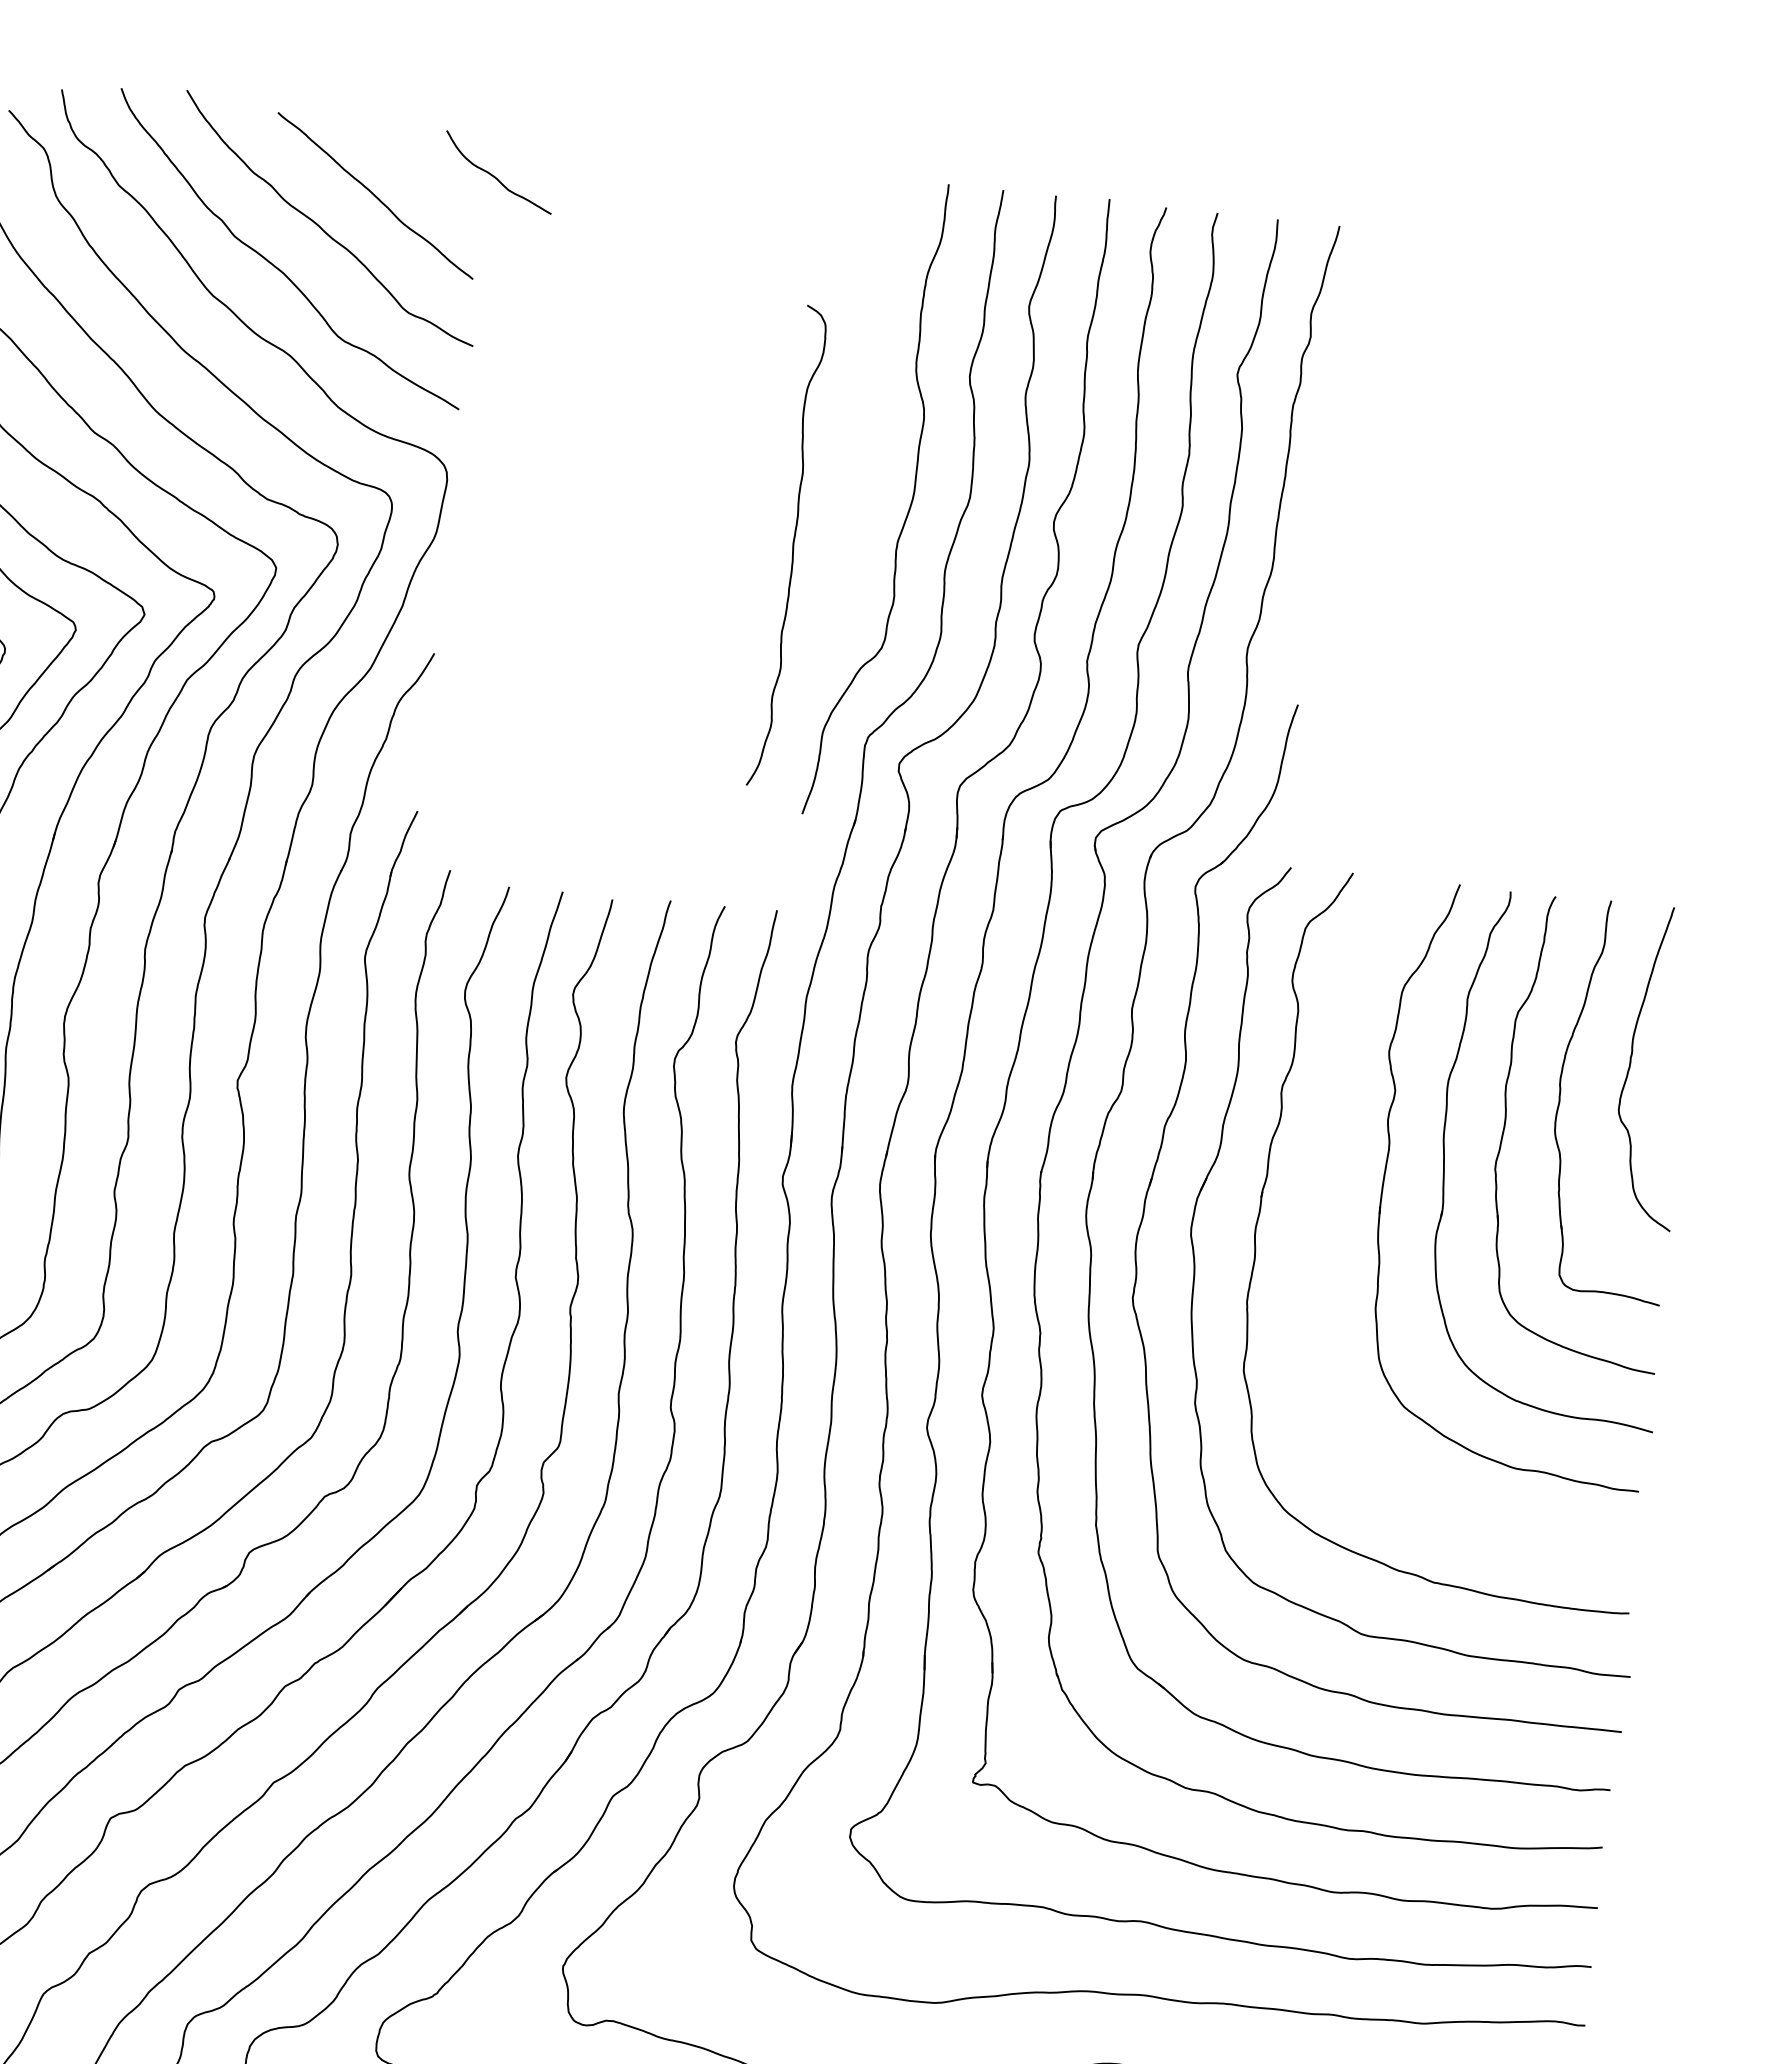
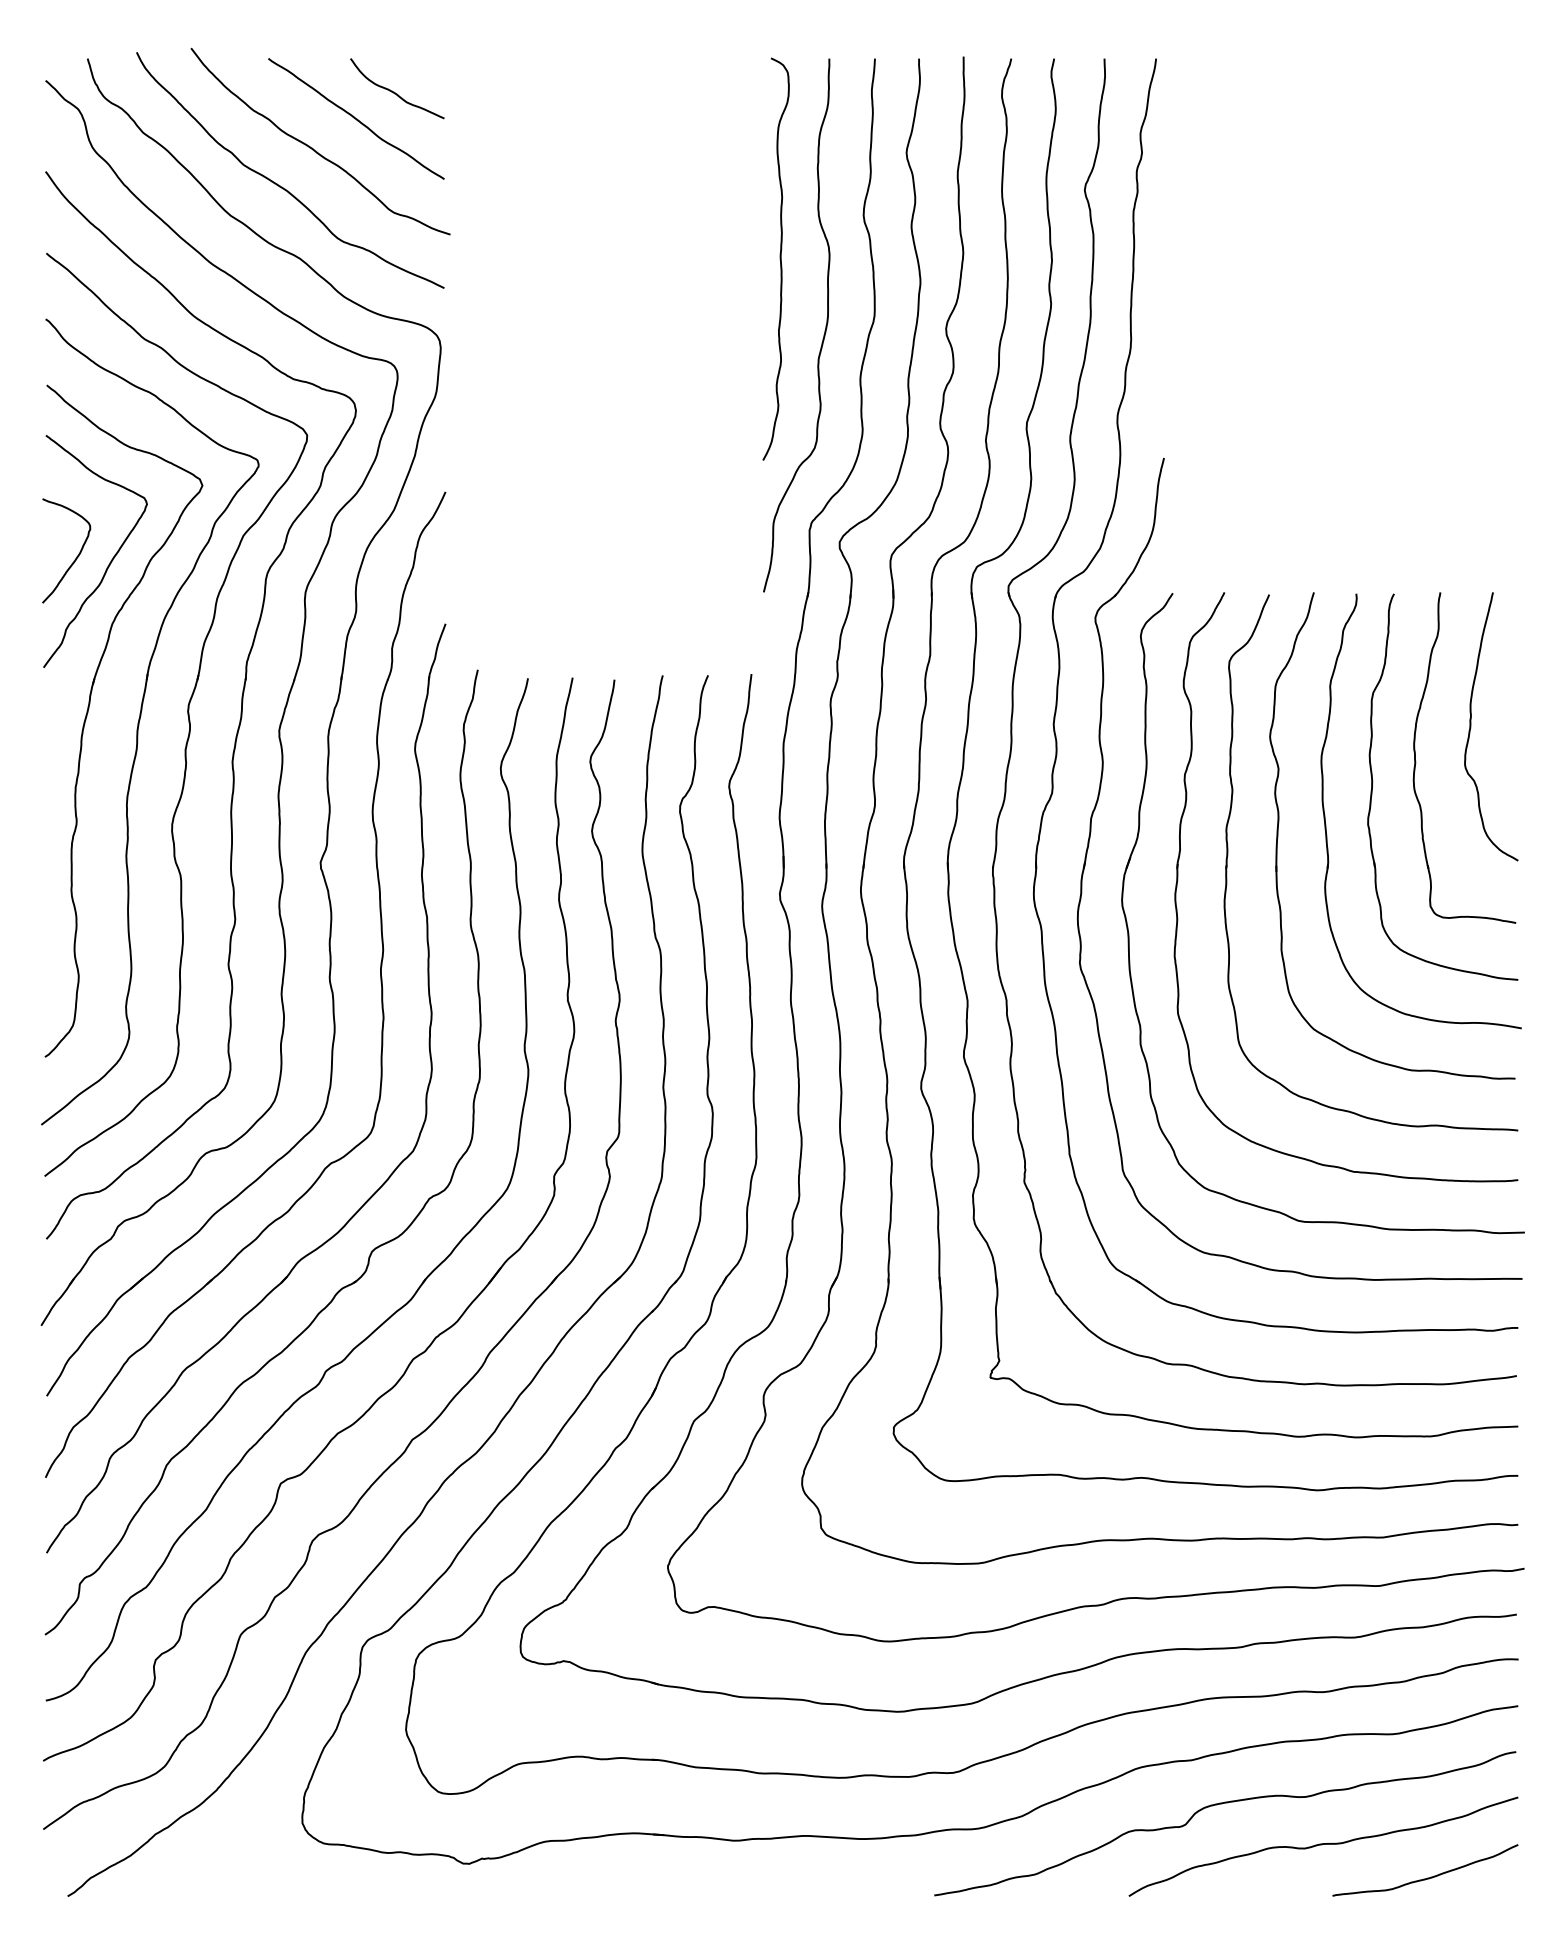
curve: (496, 176) -> (395, 92), moved
curve: (791, 545) -> (779, 258), moved
part: (1324, 1189) -> (1228, 856), added

